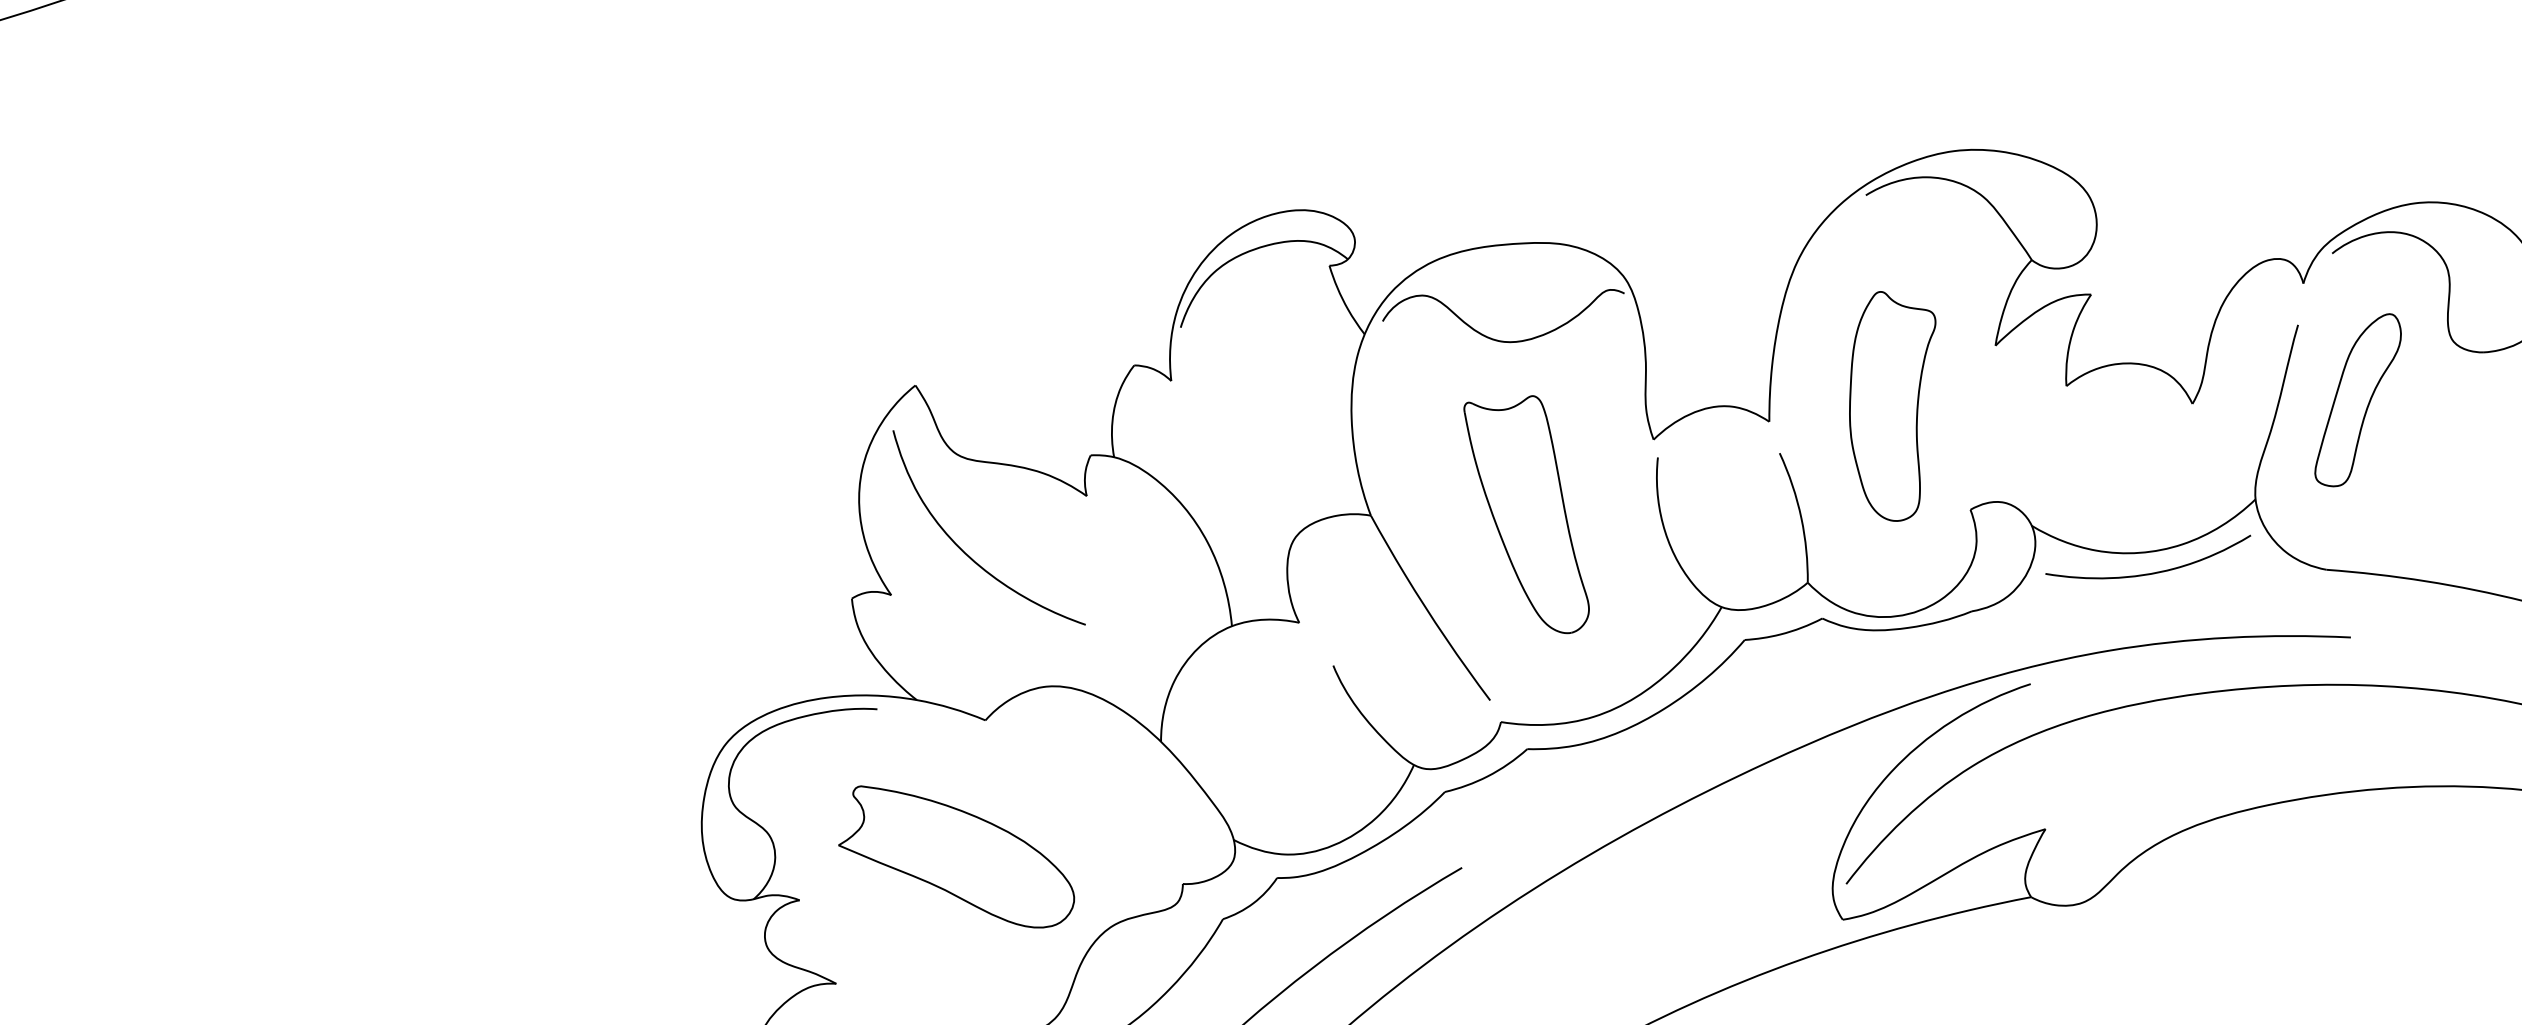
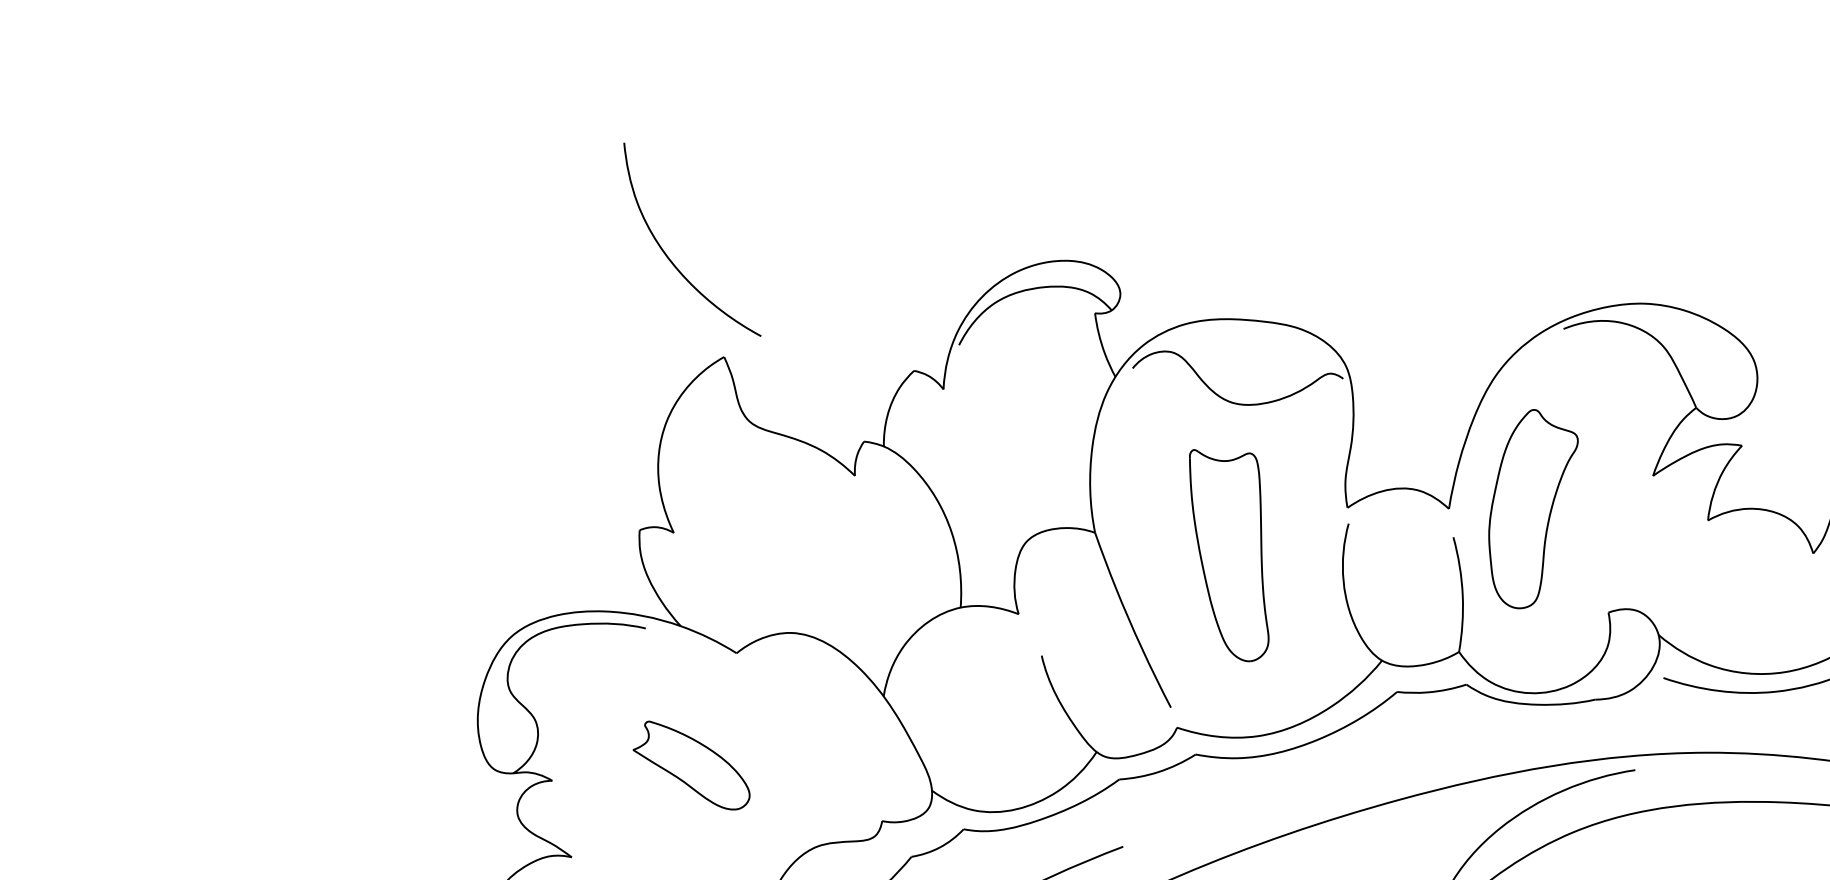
part: (1892, 406) -> (1528, 509), moved
curve: (969, 555) -> (671, 260), moved
part: (956, 856) -> (692, 765), size x0.6

